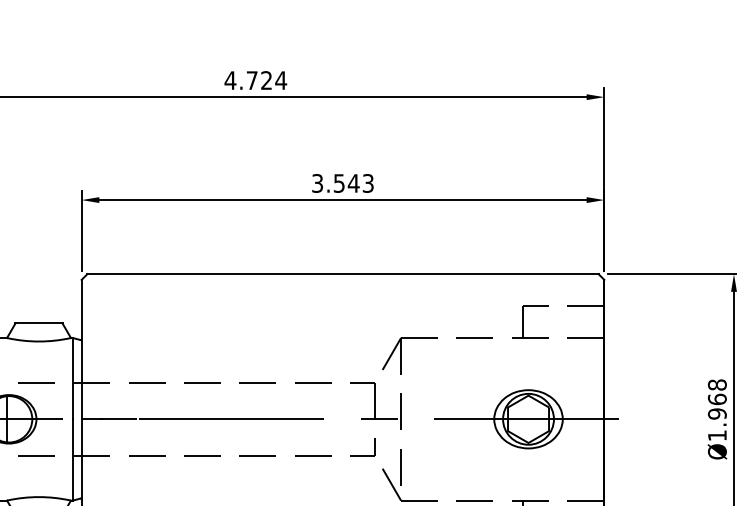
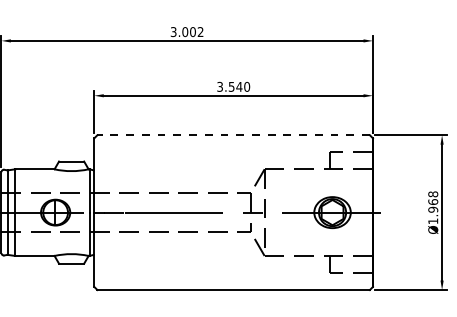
text: (254, 81) -> (186, 32), 4.724 -> 3.002
text: (368, 182) -> (247, 86), 3.543 -> 3.540
line: (342, 274) -> (233, 135), solid -> dashed

